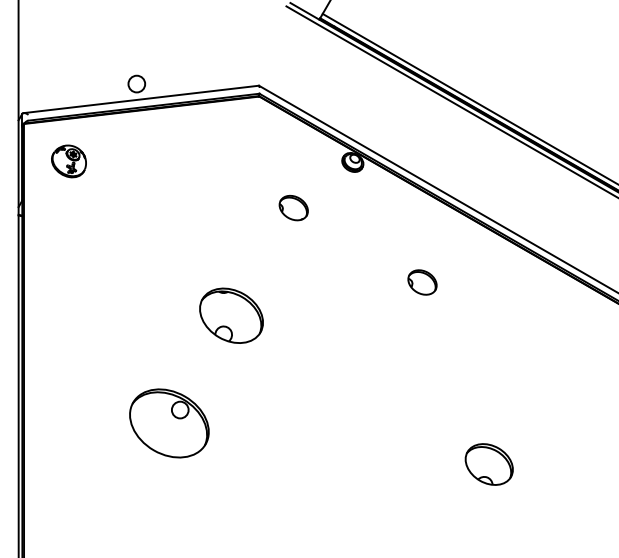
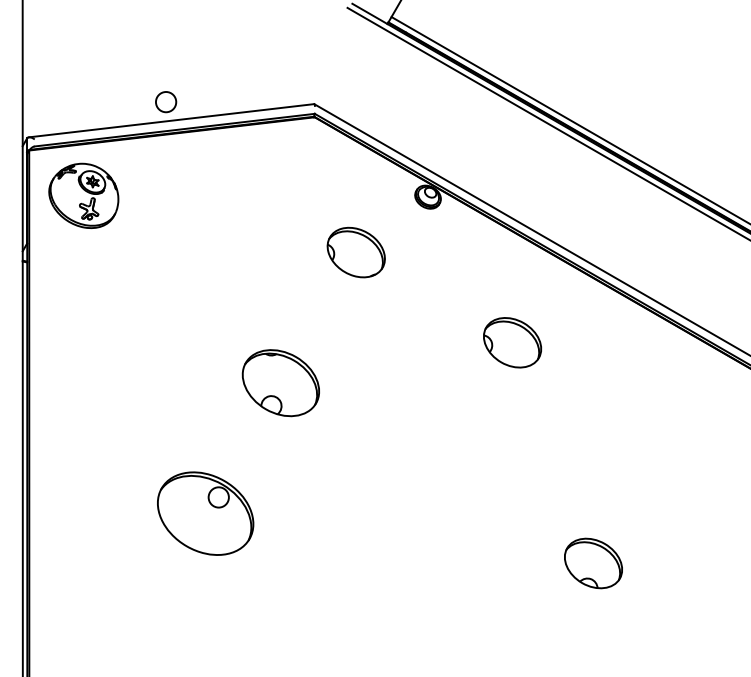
part: (68, 161) -> (83, 196), size x1.67
part: (293, 207) -> (356, 251), size x1.67
part: (422, 282) -> (512, 342), size x1.67

